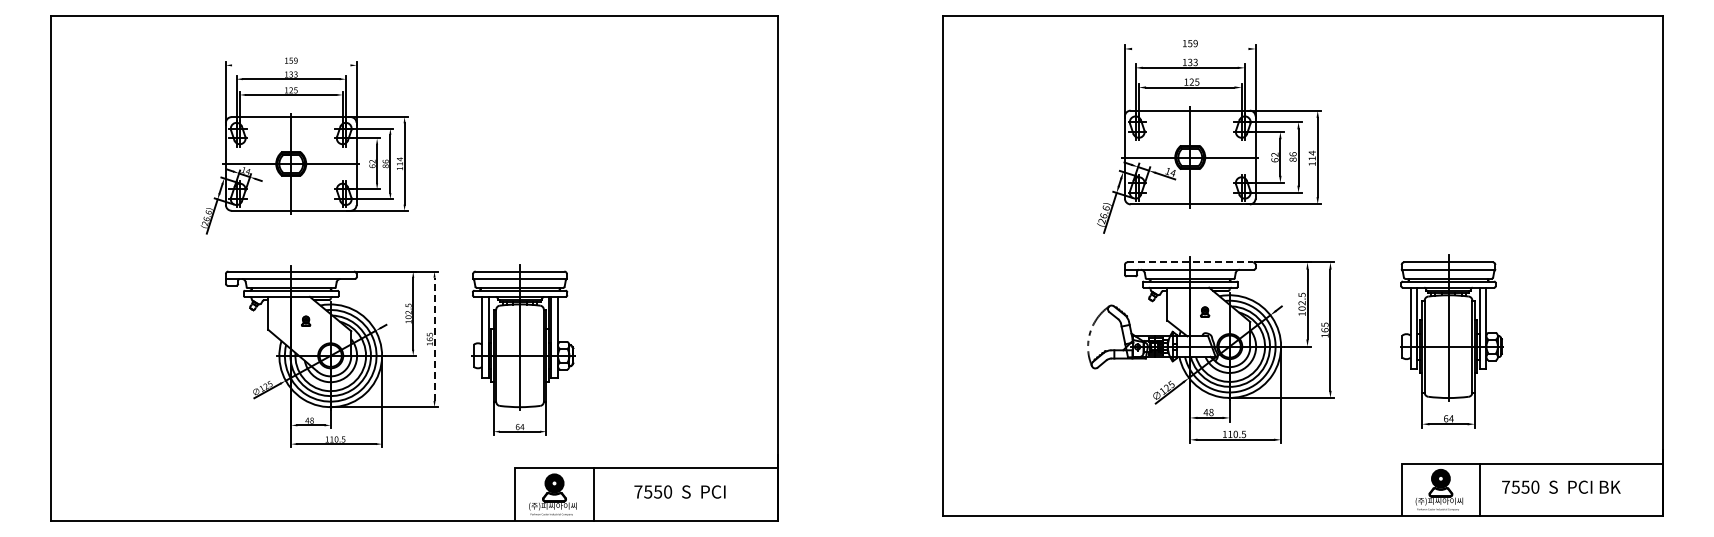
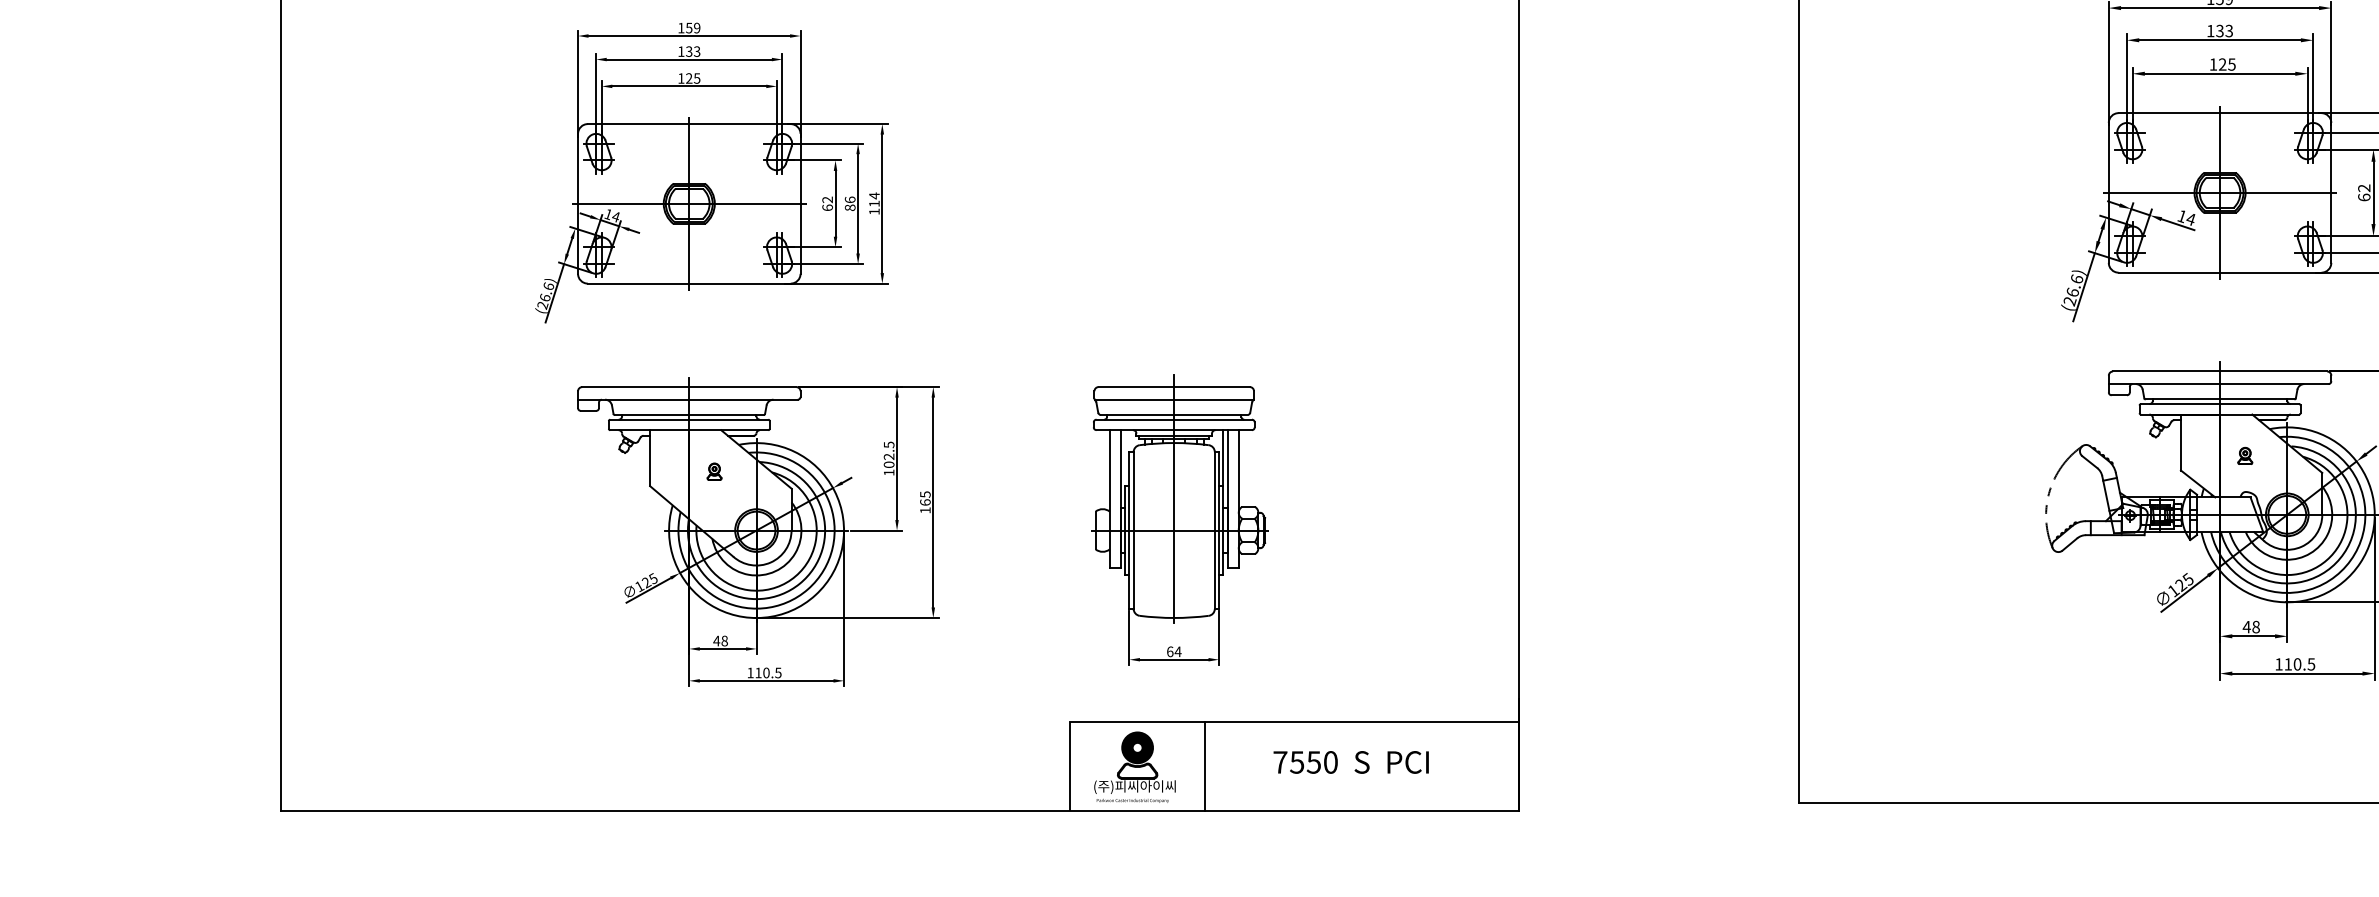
line: (1190, 48) -> (2220, 7), added
line: (291, 65) -> (689, 36), added
line: (1190, 262) -> (2220, 371), dashed -> solid
line: (434, 339) -> (933, 502), dashed -> solid
part: (523, 349) -> (1180, 519), moved

